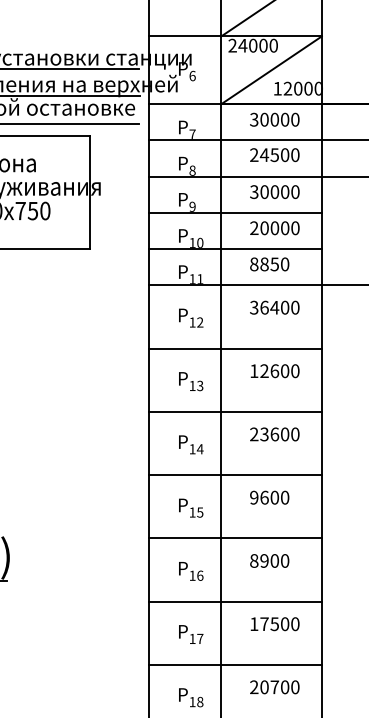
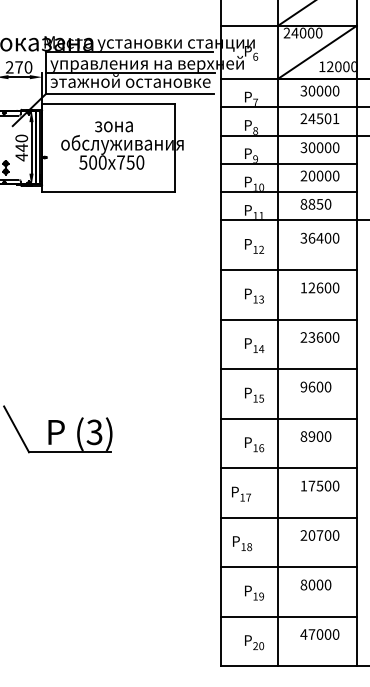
text: (294, 154) -> (335, 118), 24500 -> 24501
text: (191, 633) -> (241, 493), moved
text: (191, 697) -> (242, 543), moved

